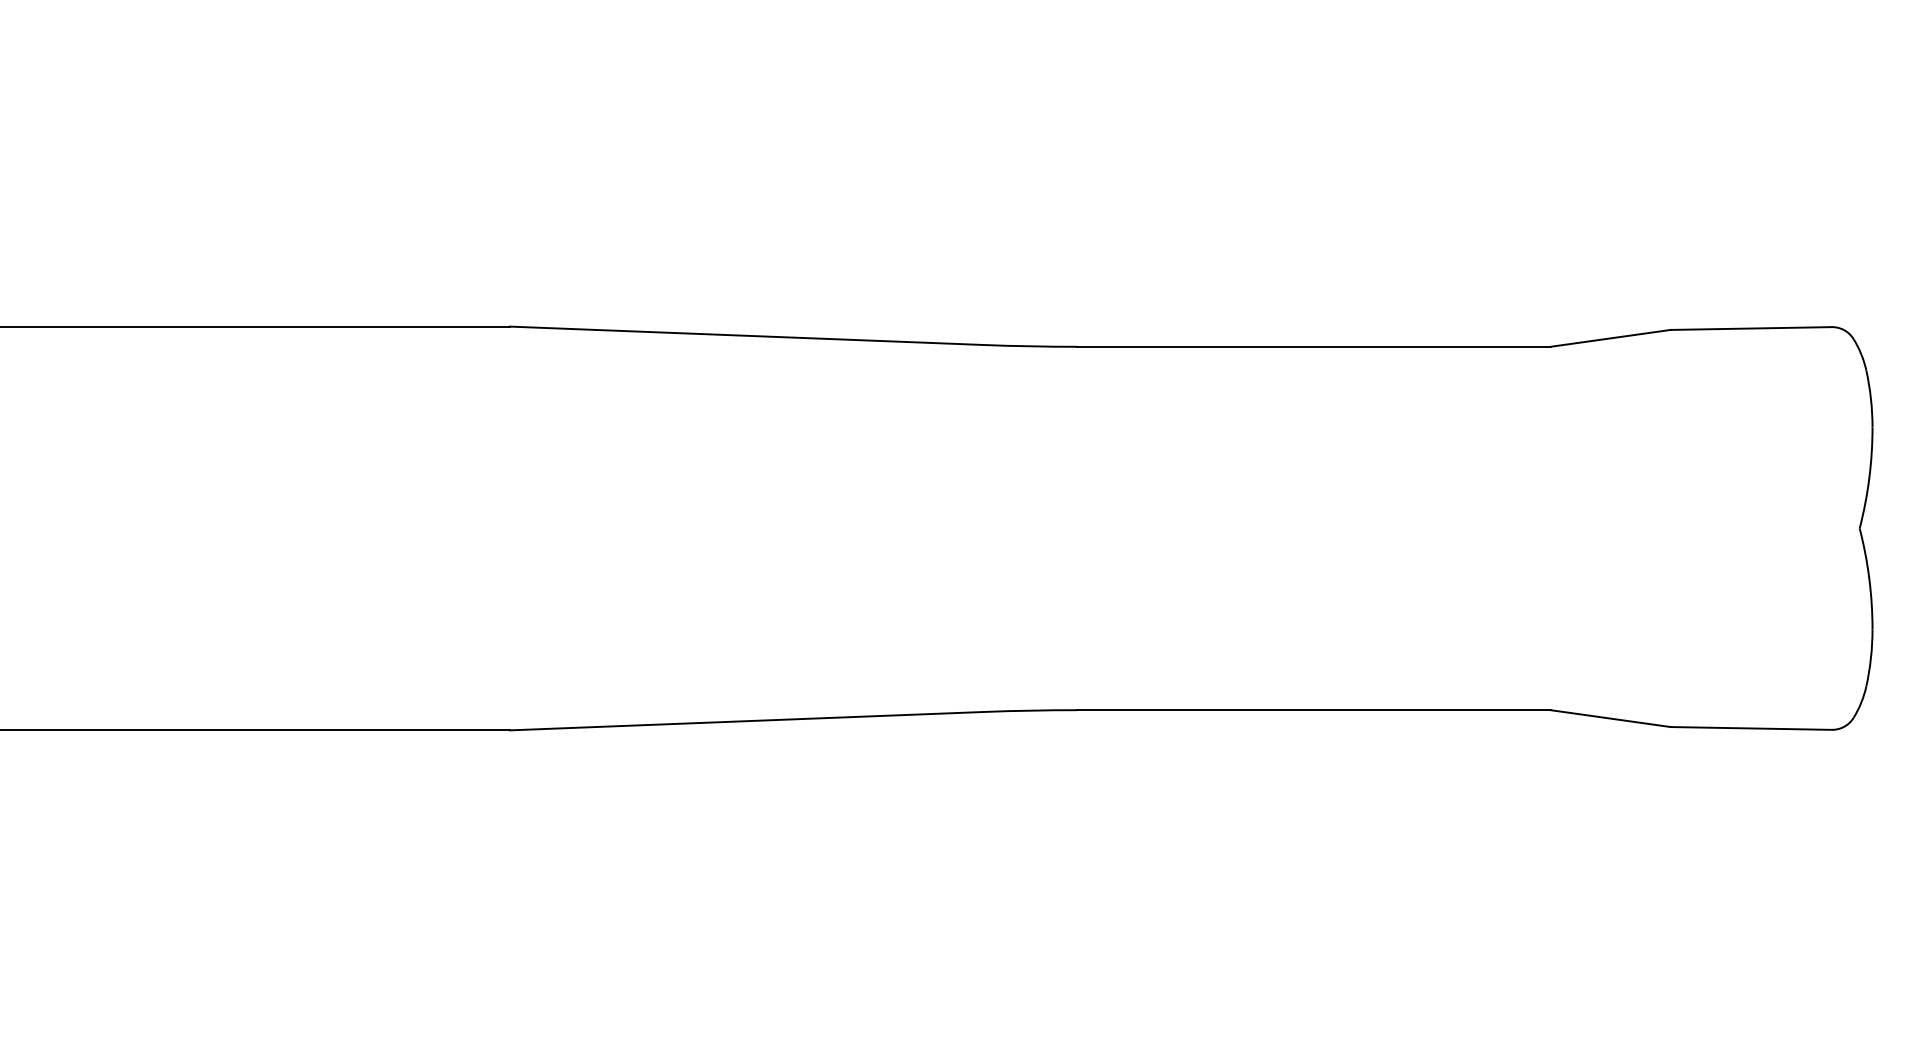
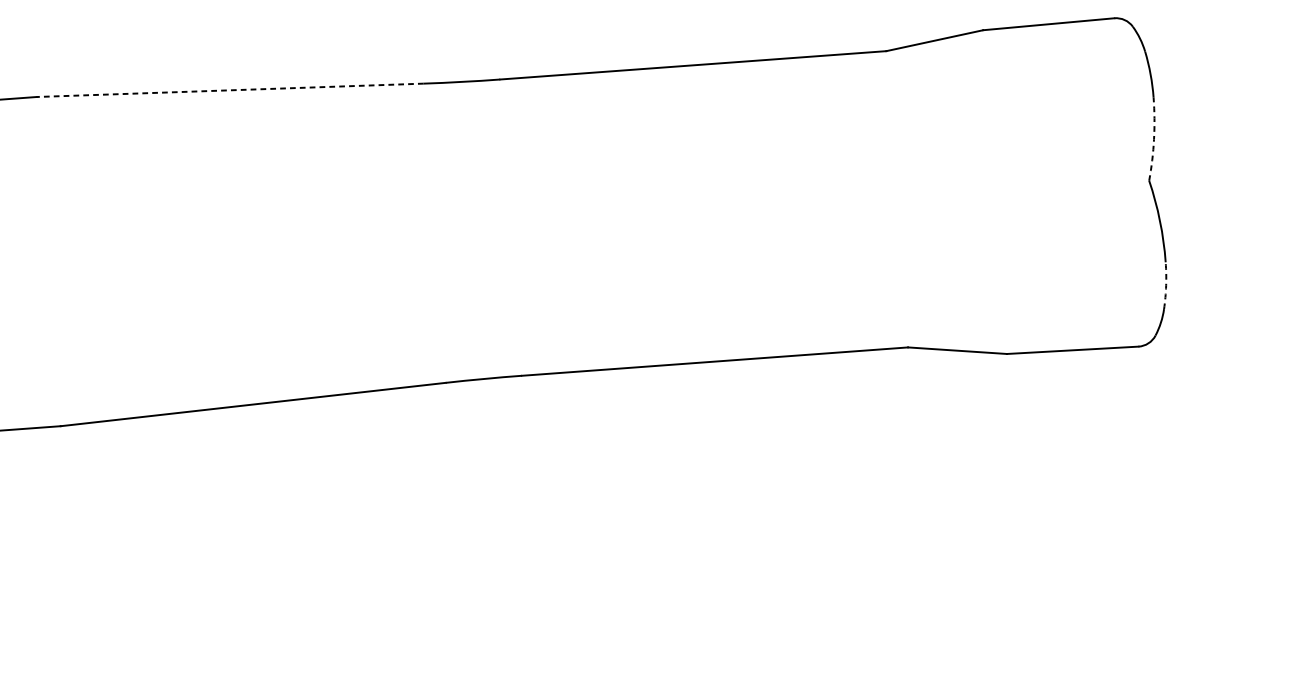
line: (746, 335) -> (230, 90), solid -> dashed
arc: (1869, 478) -> (1154, 139), solid -> dashed
arc: (1870, 658) -> (1165, 286), solid -> dashed

